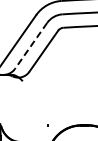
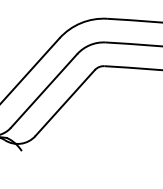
line: (30, 46) -> (42, 91), dashed -> solid

